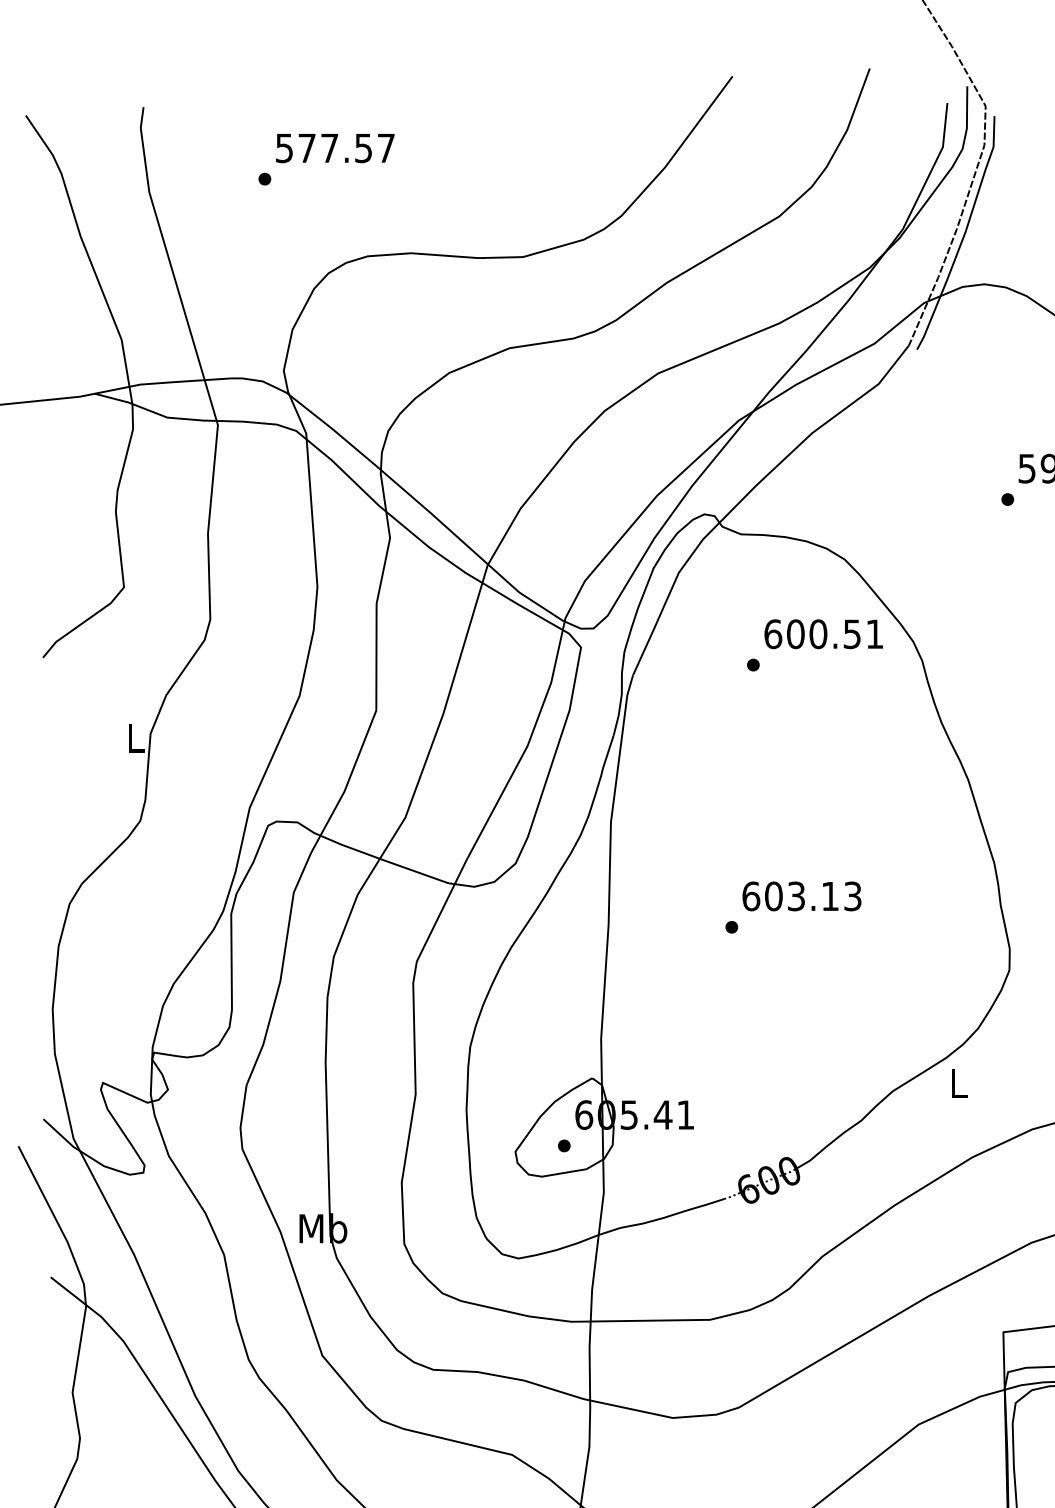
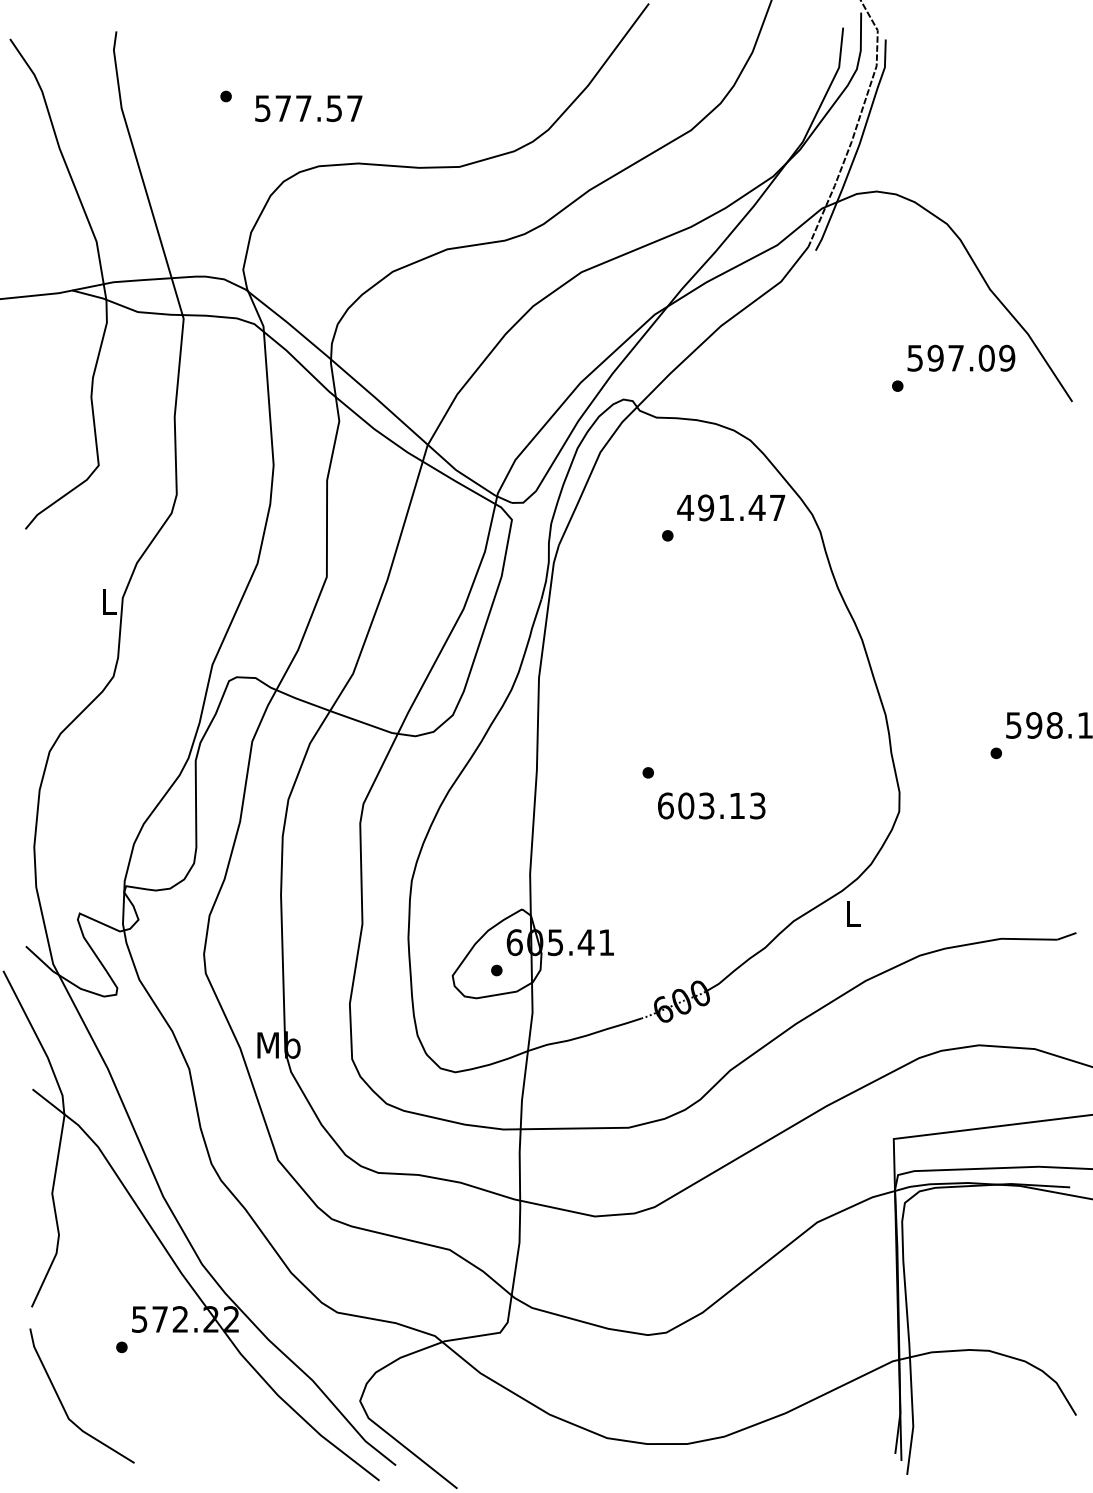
text: (334, 148) -> (308, 108), moved
text: (823, 633) -> (731, 507), 600.51 -> 491.47
text: (801, 895) -> (711, 805), moved

